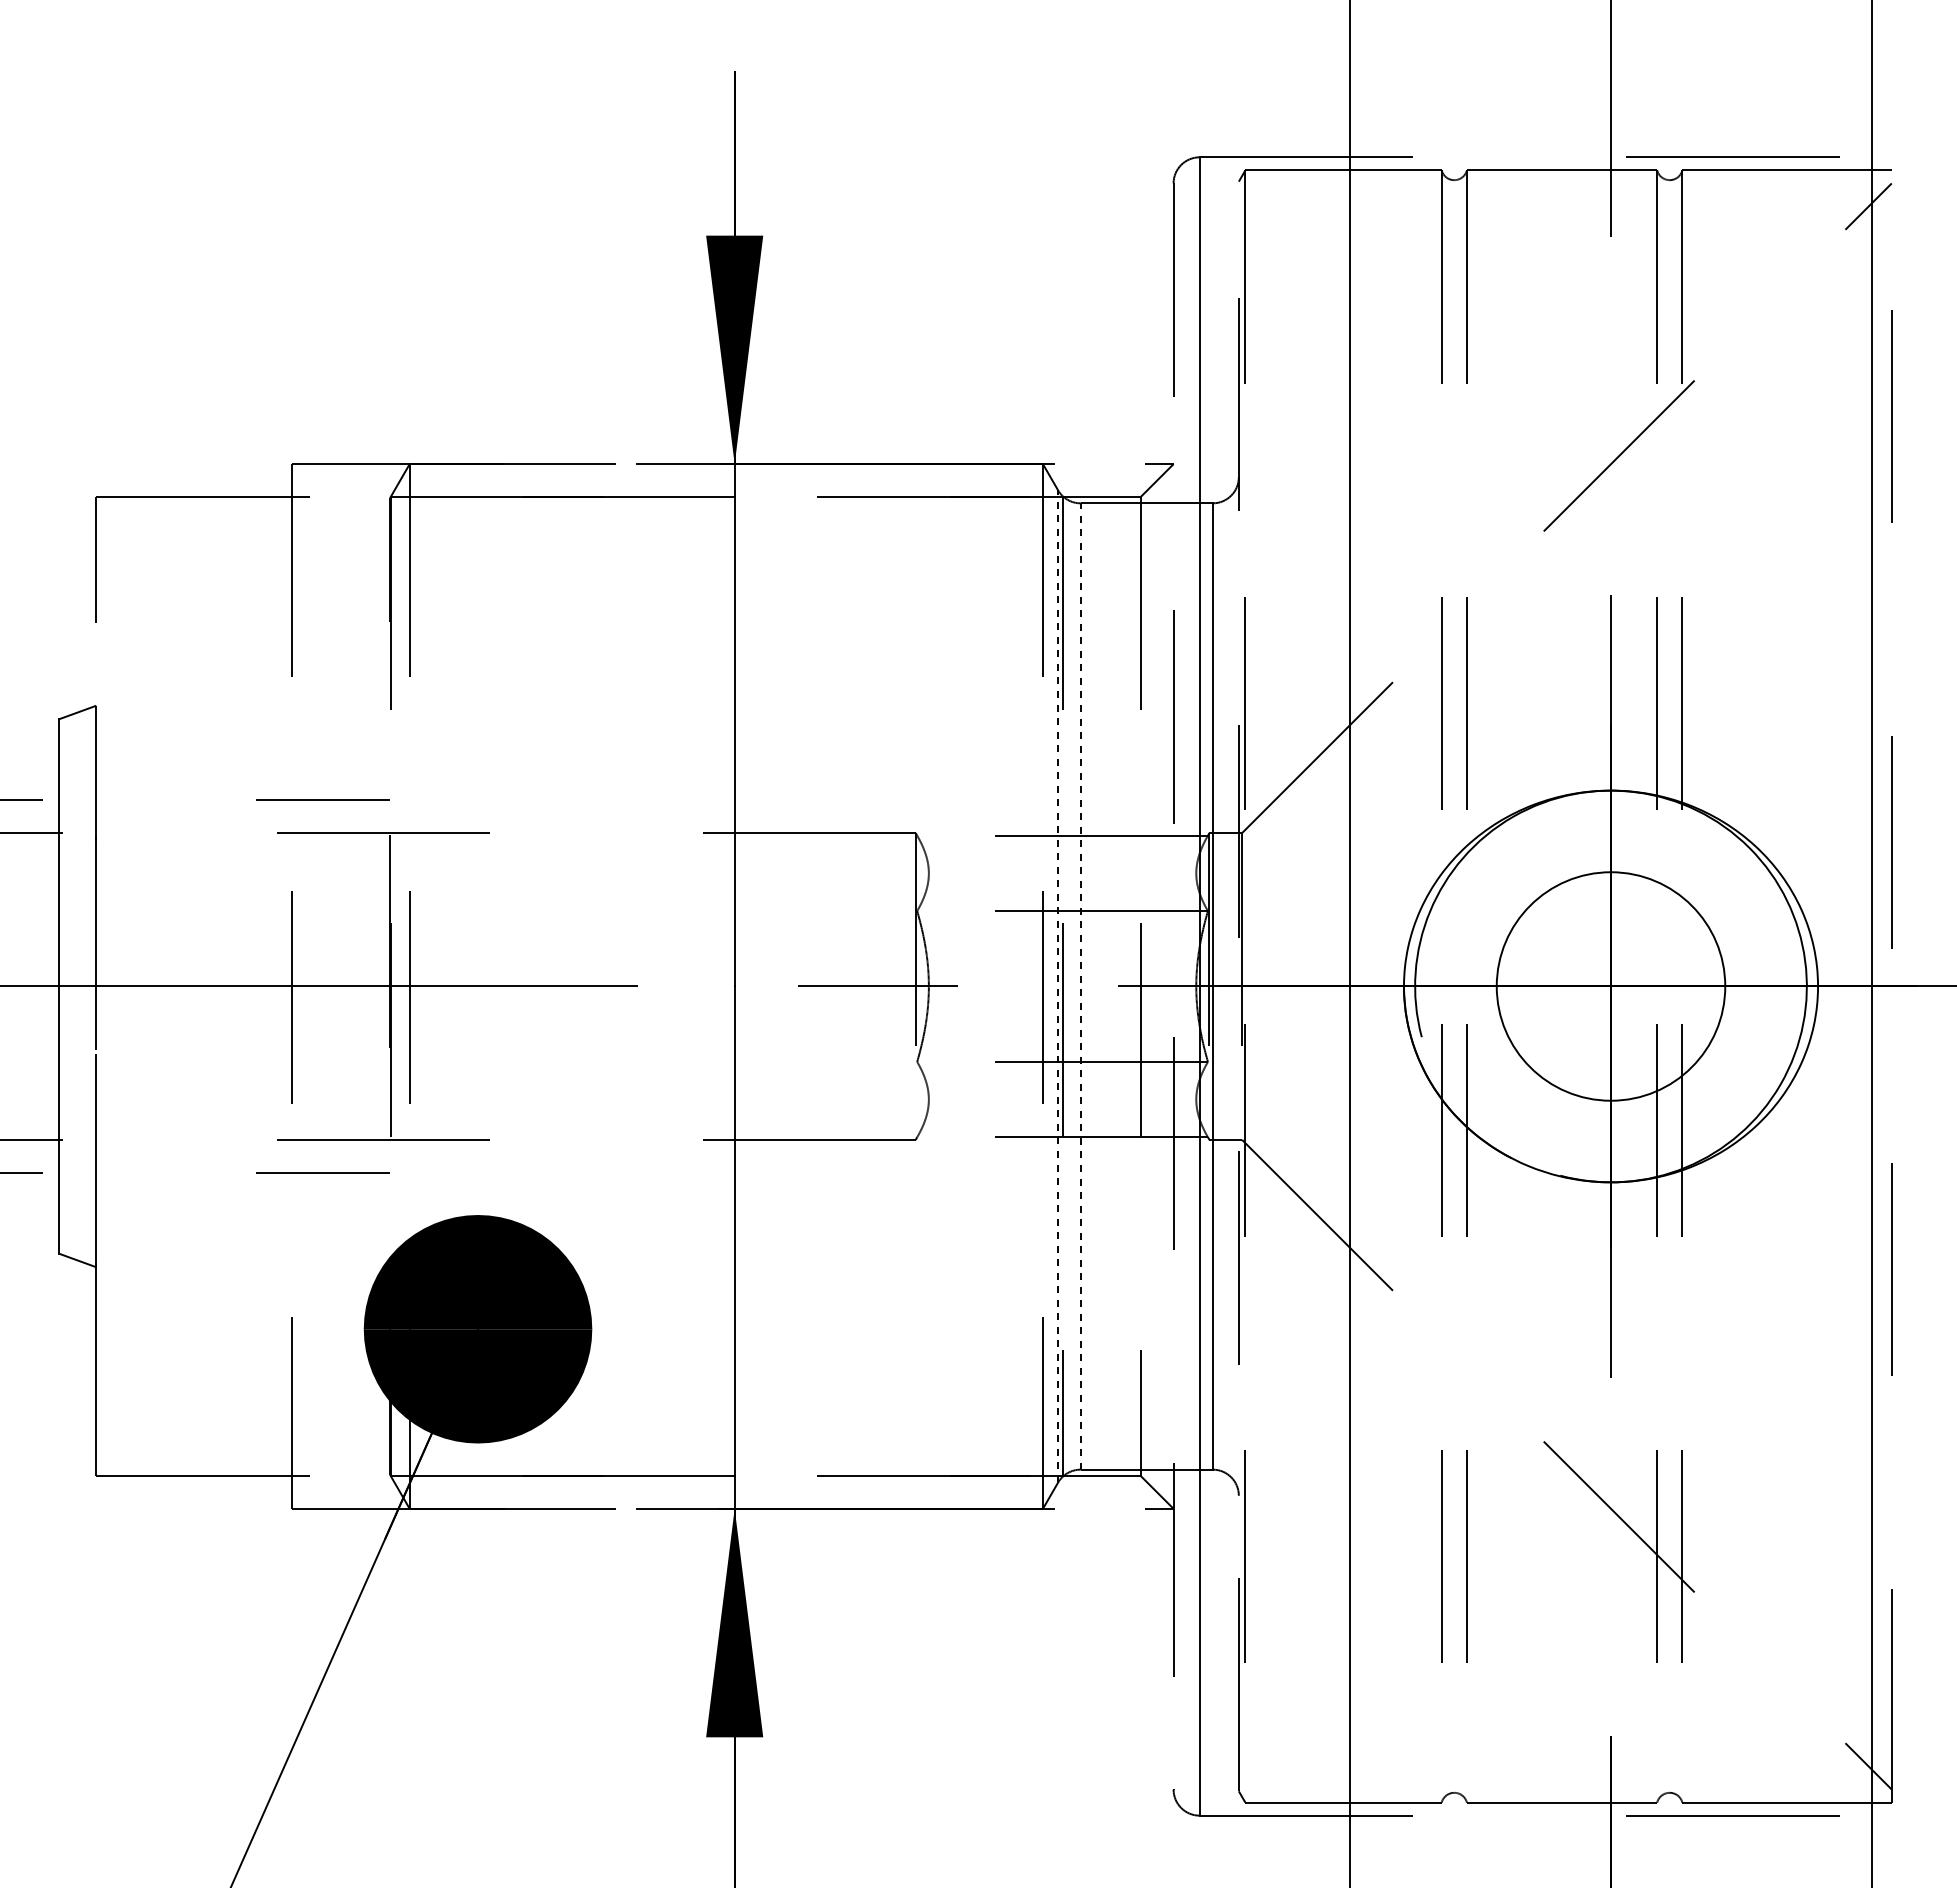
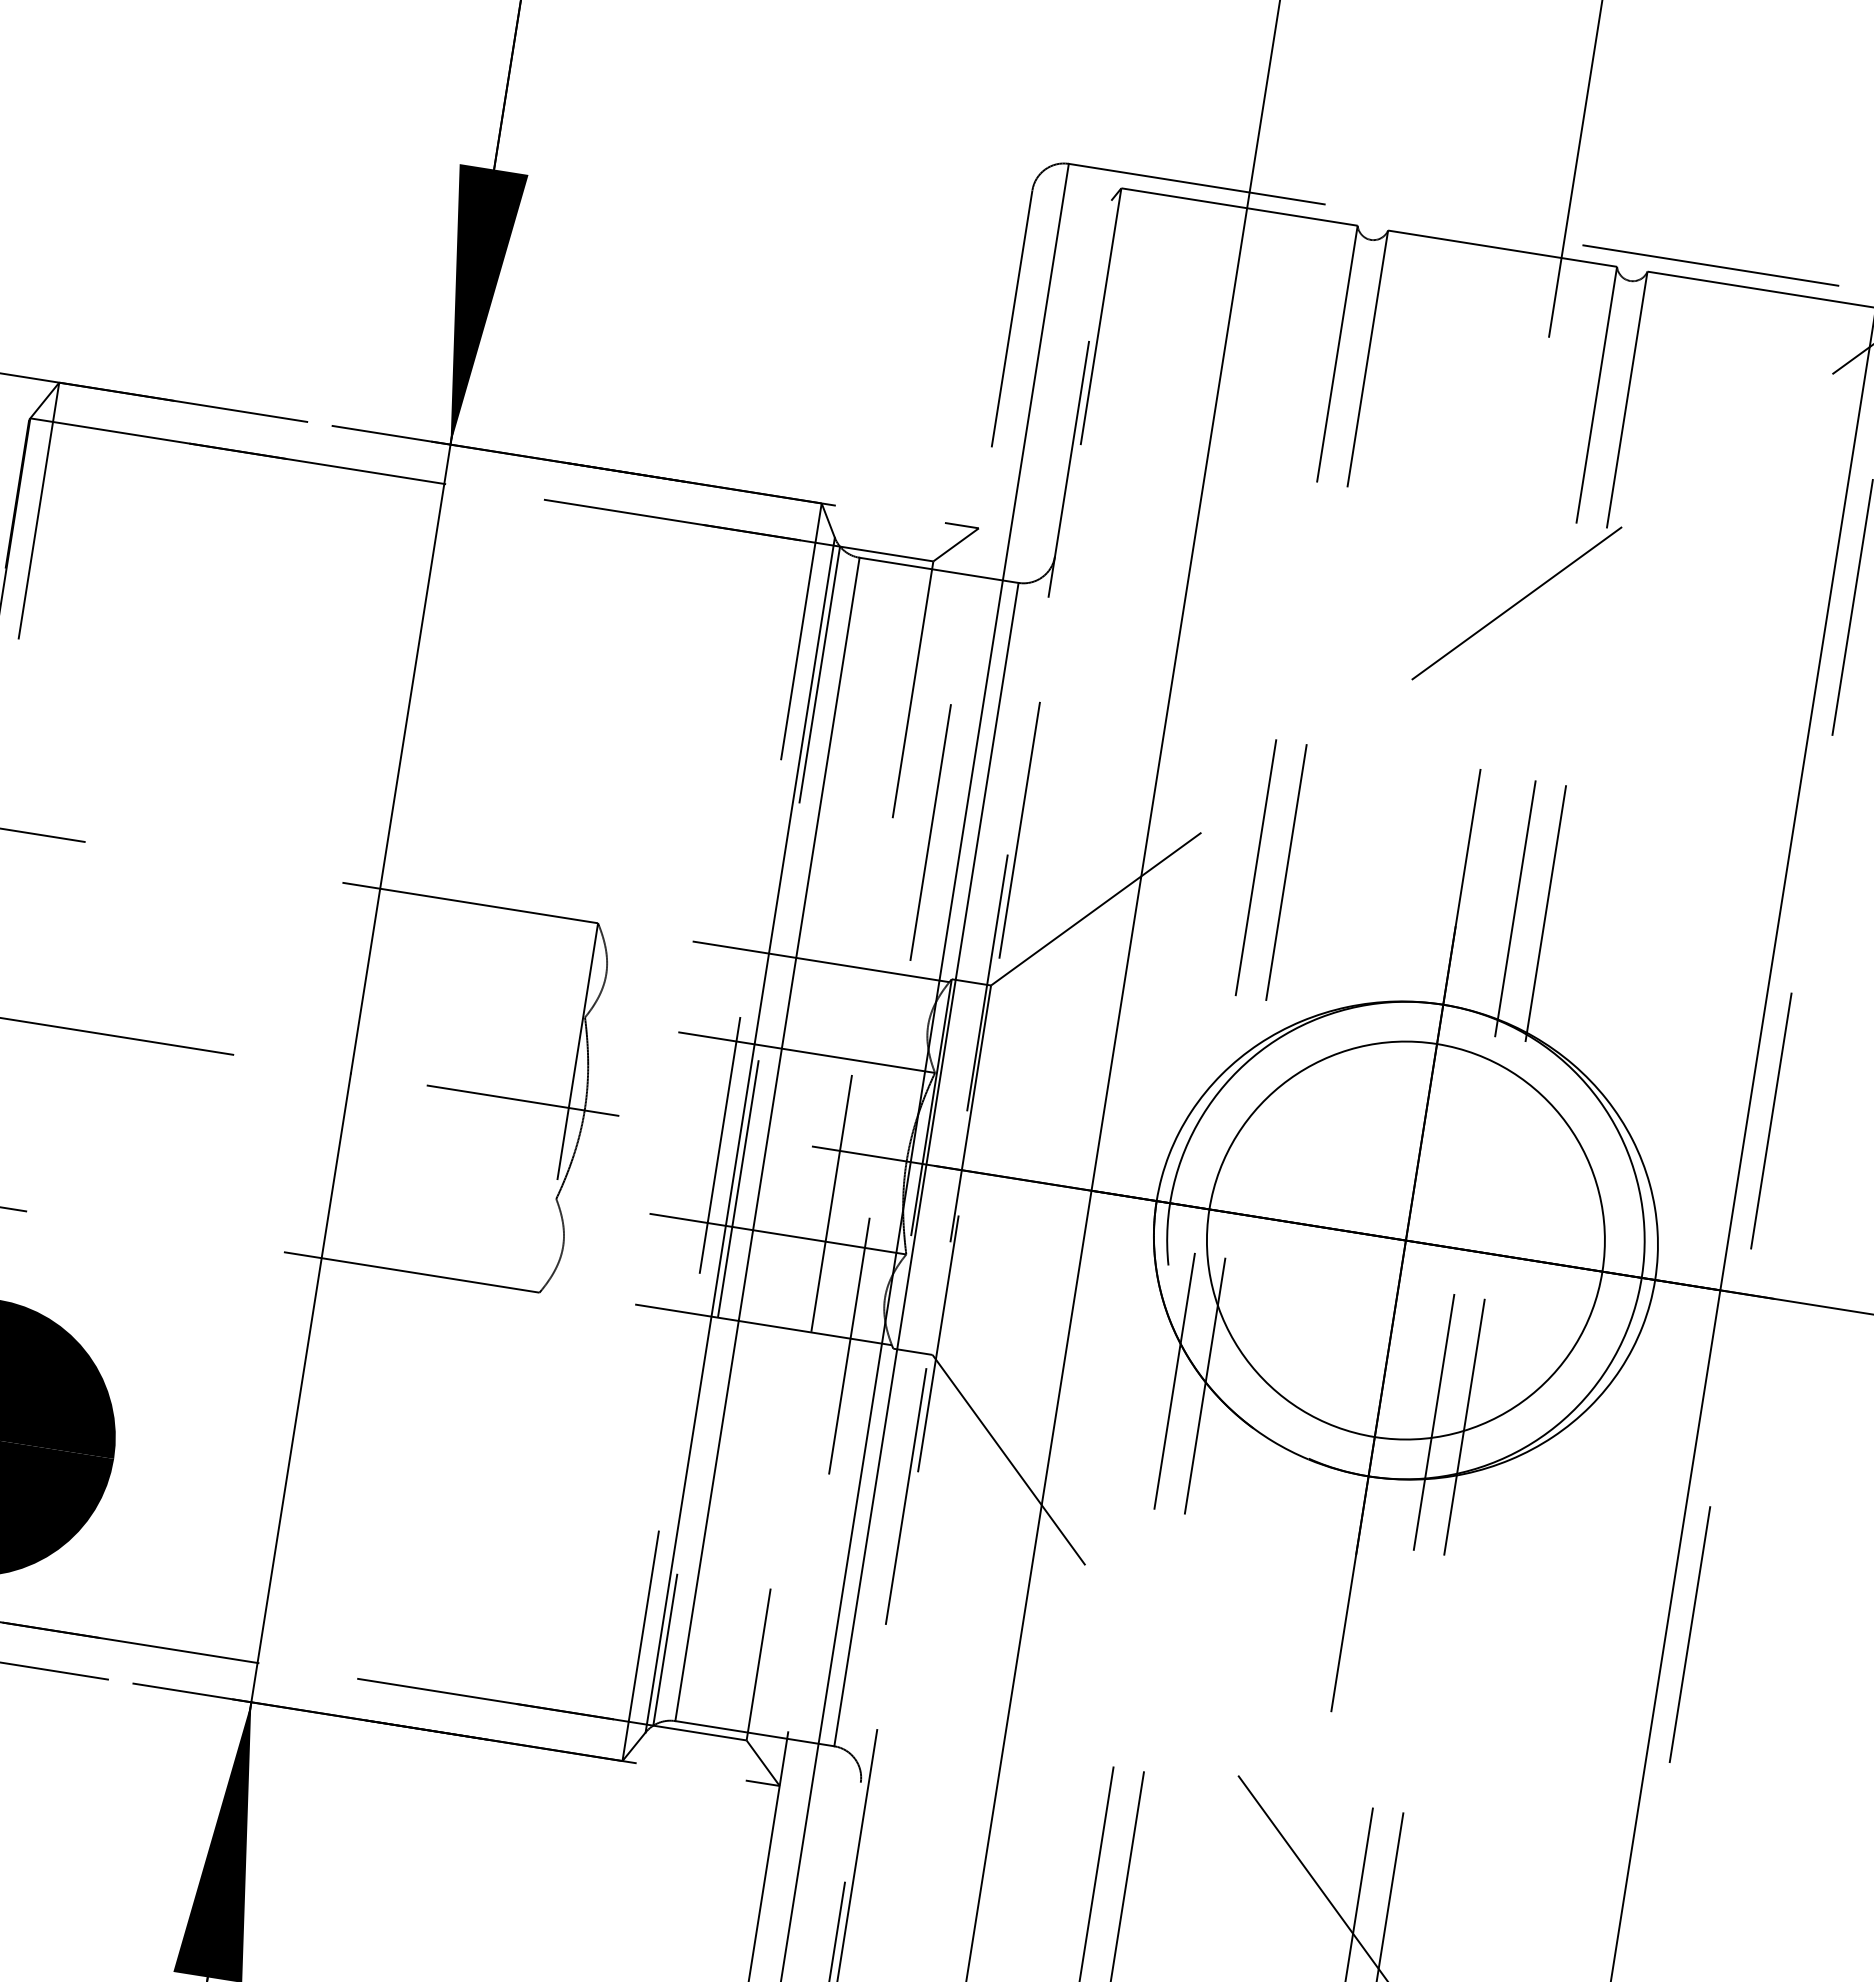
line: (1058, 985) -> (740, 1134), dashed -> solid
line: (1080, 985) -> (767, 1138), dashed -> solid
circle: (1610, 986) -> (1405, 1240), size x1.43

